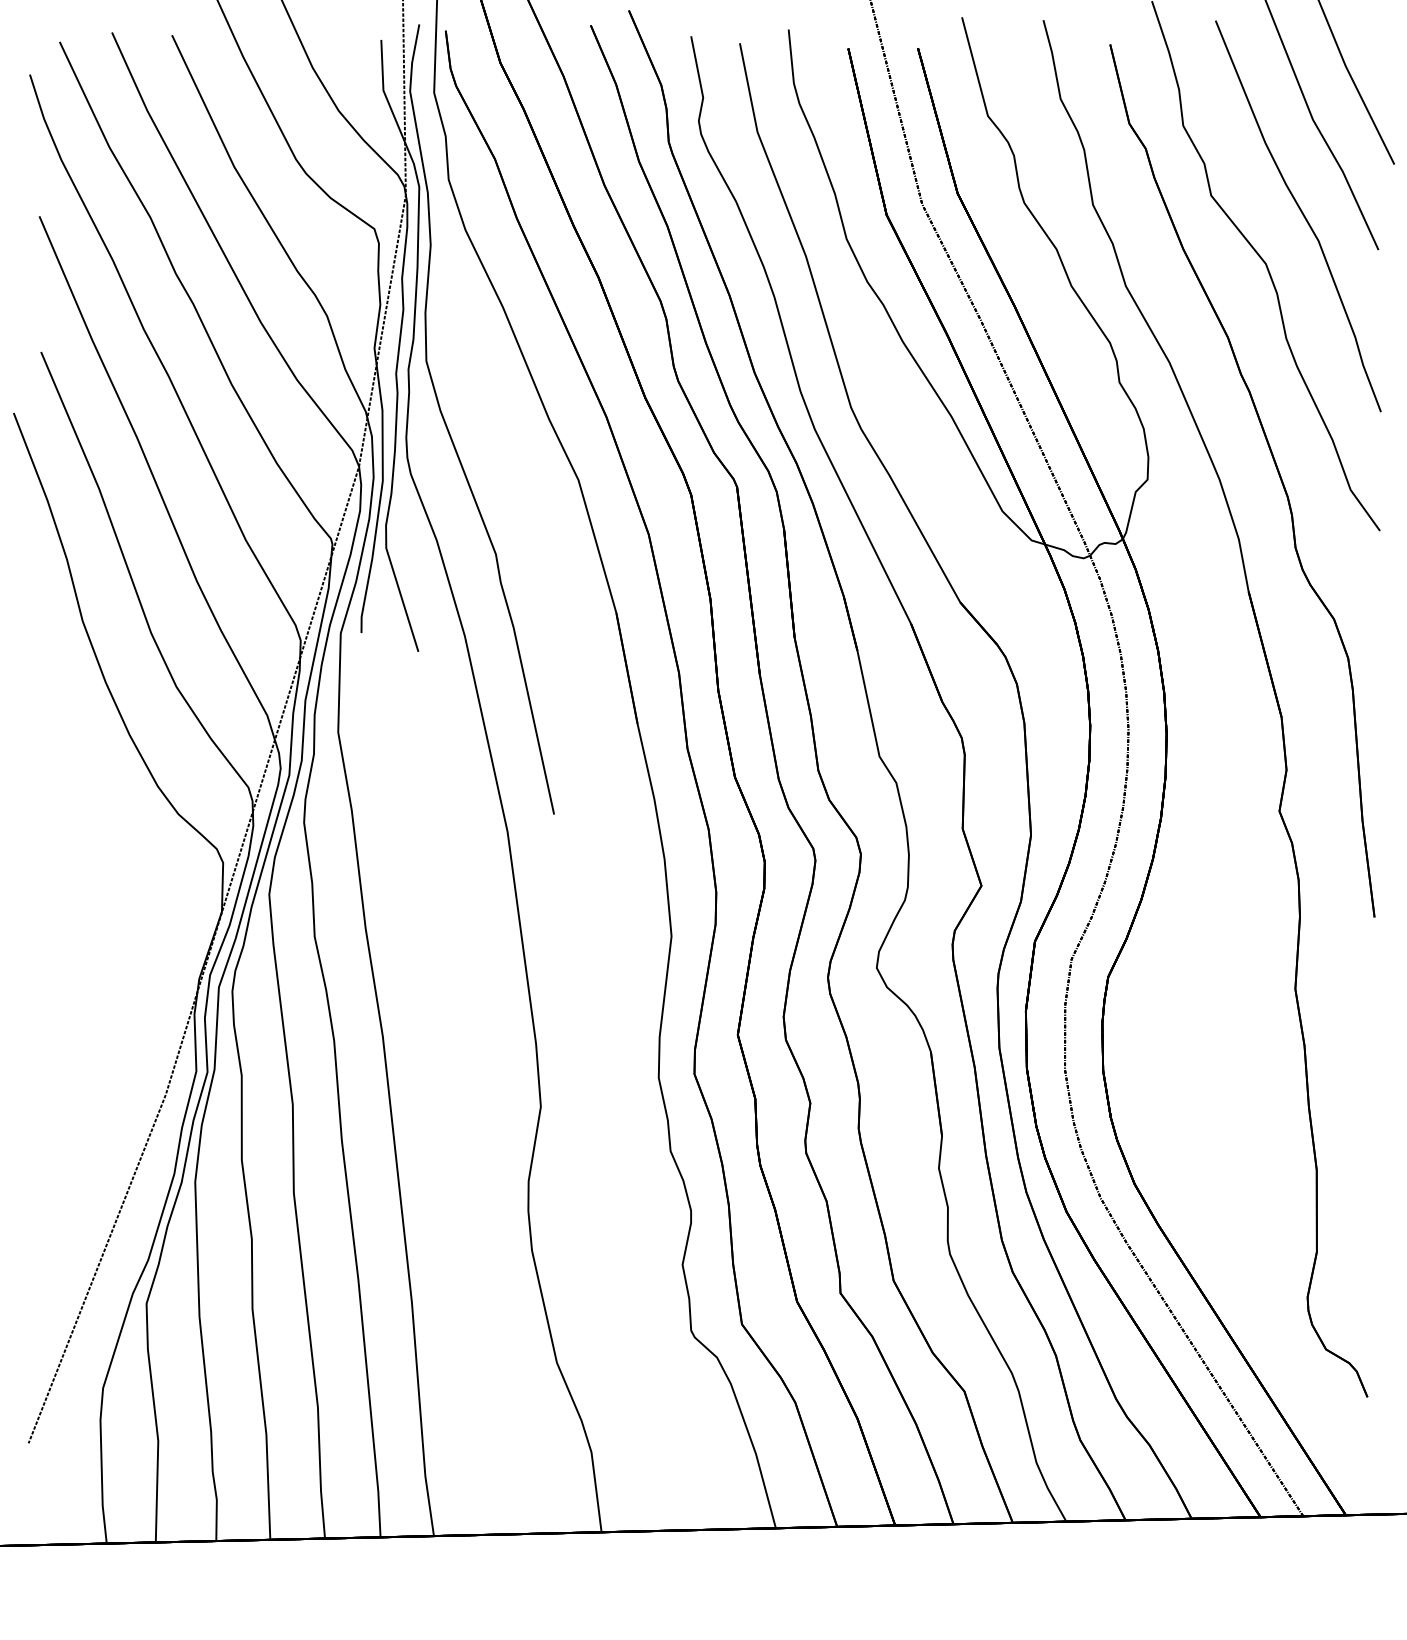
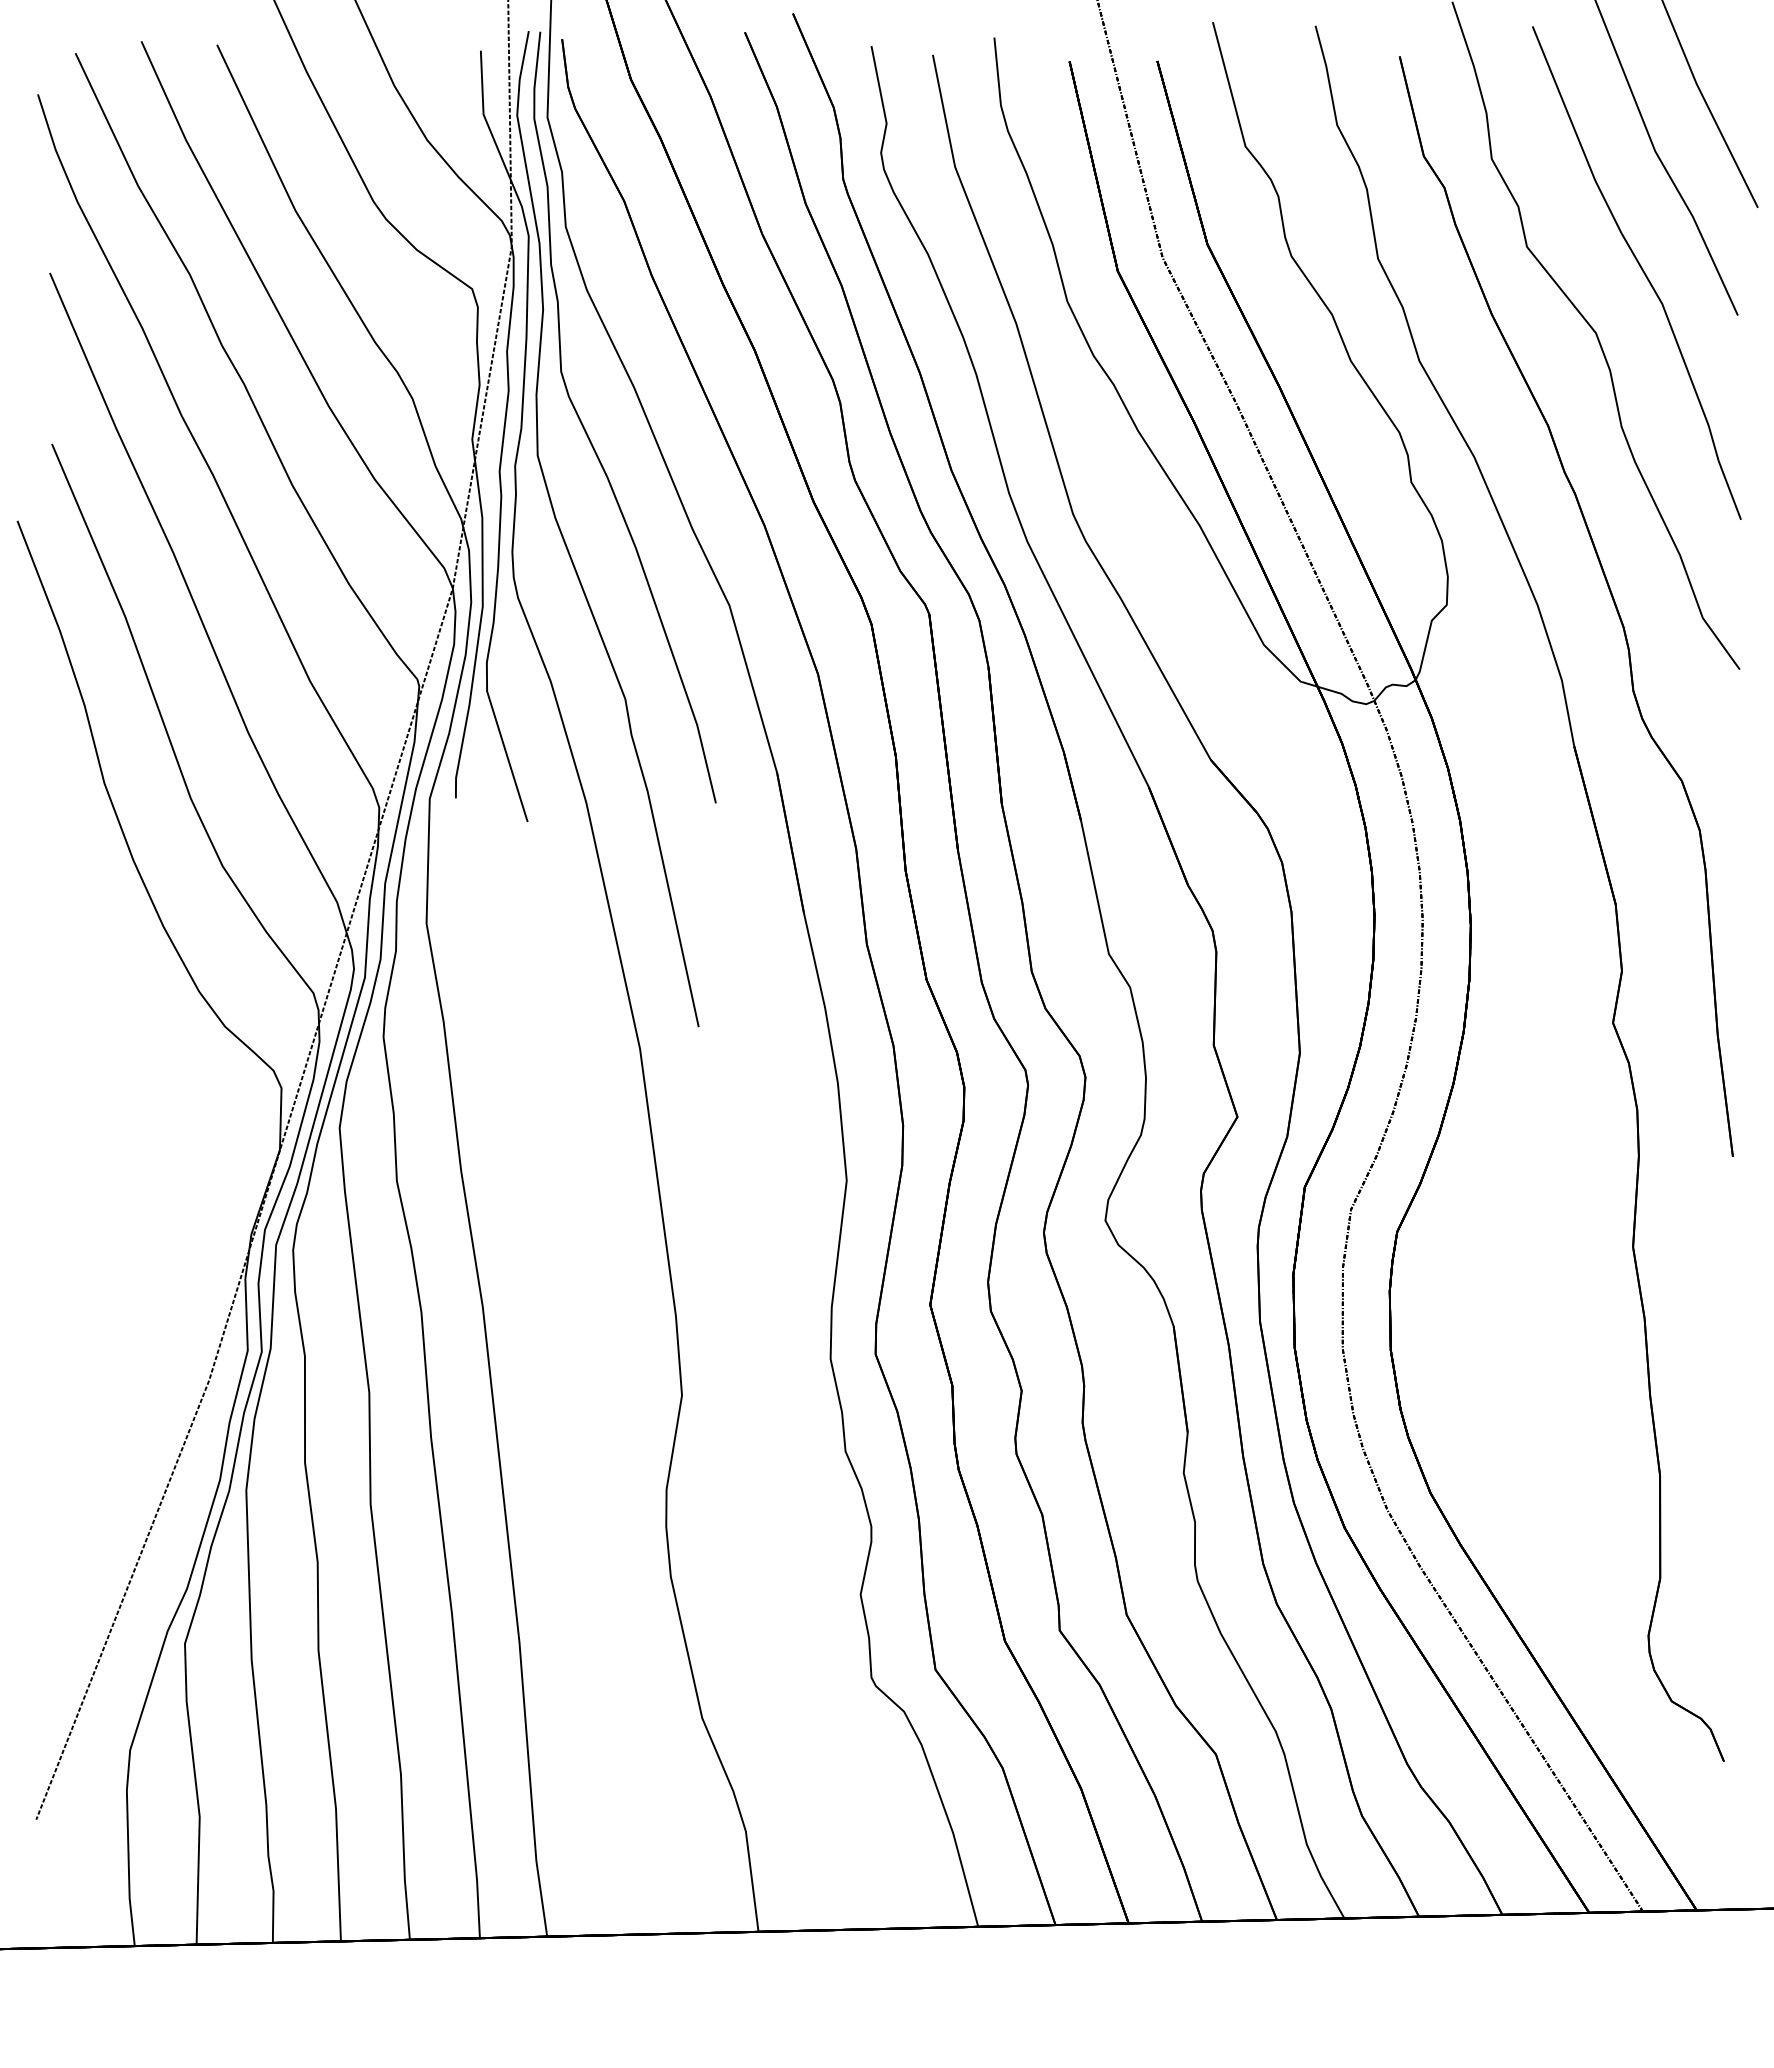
part: (465, 341) -> (586, 430), added

